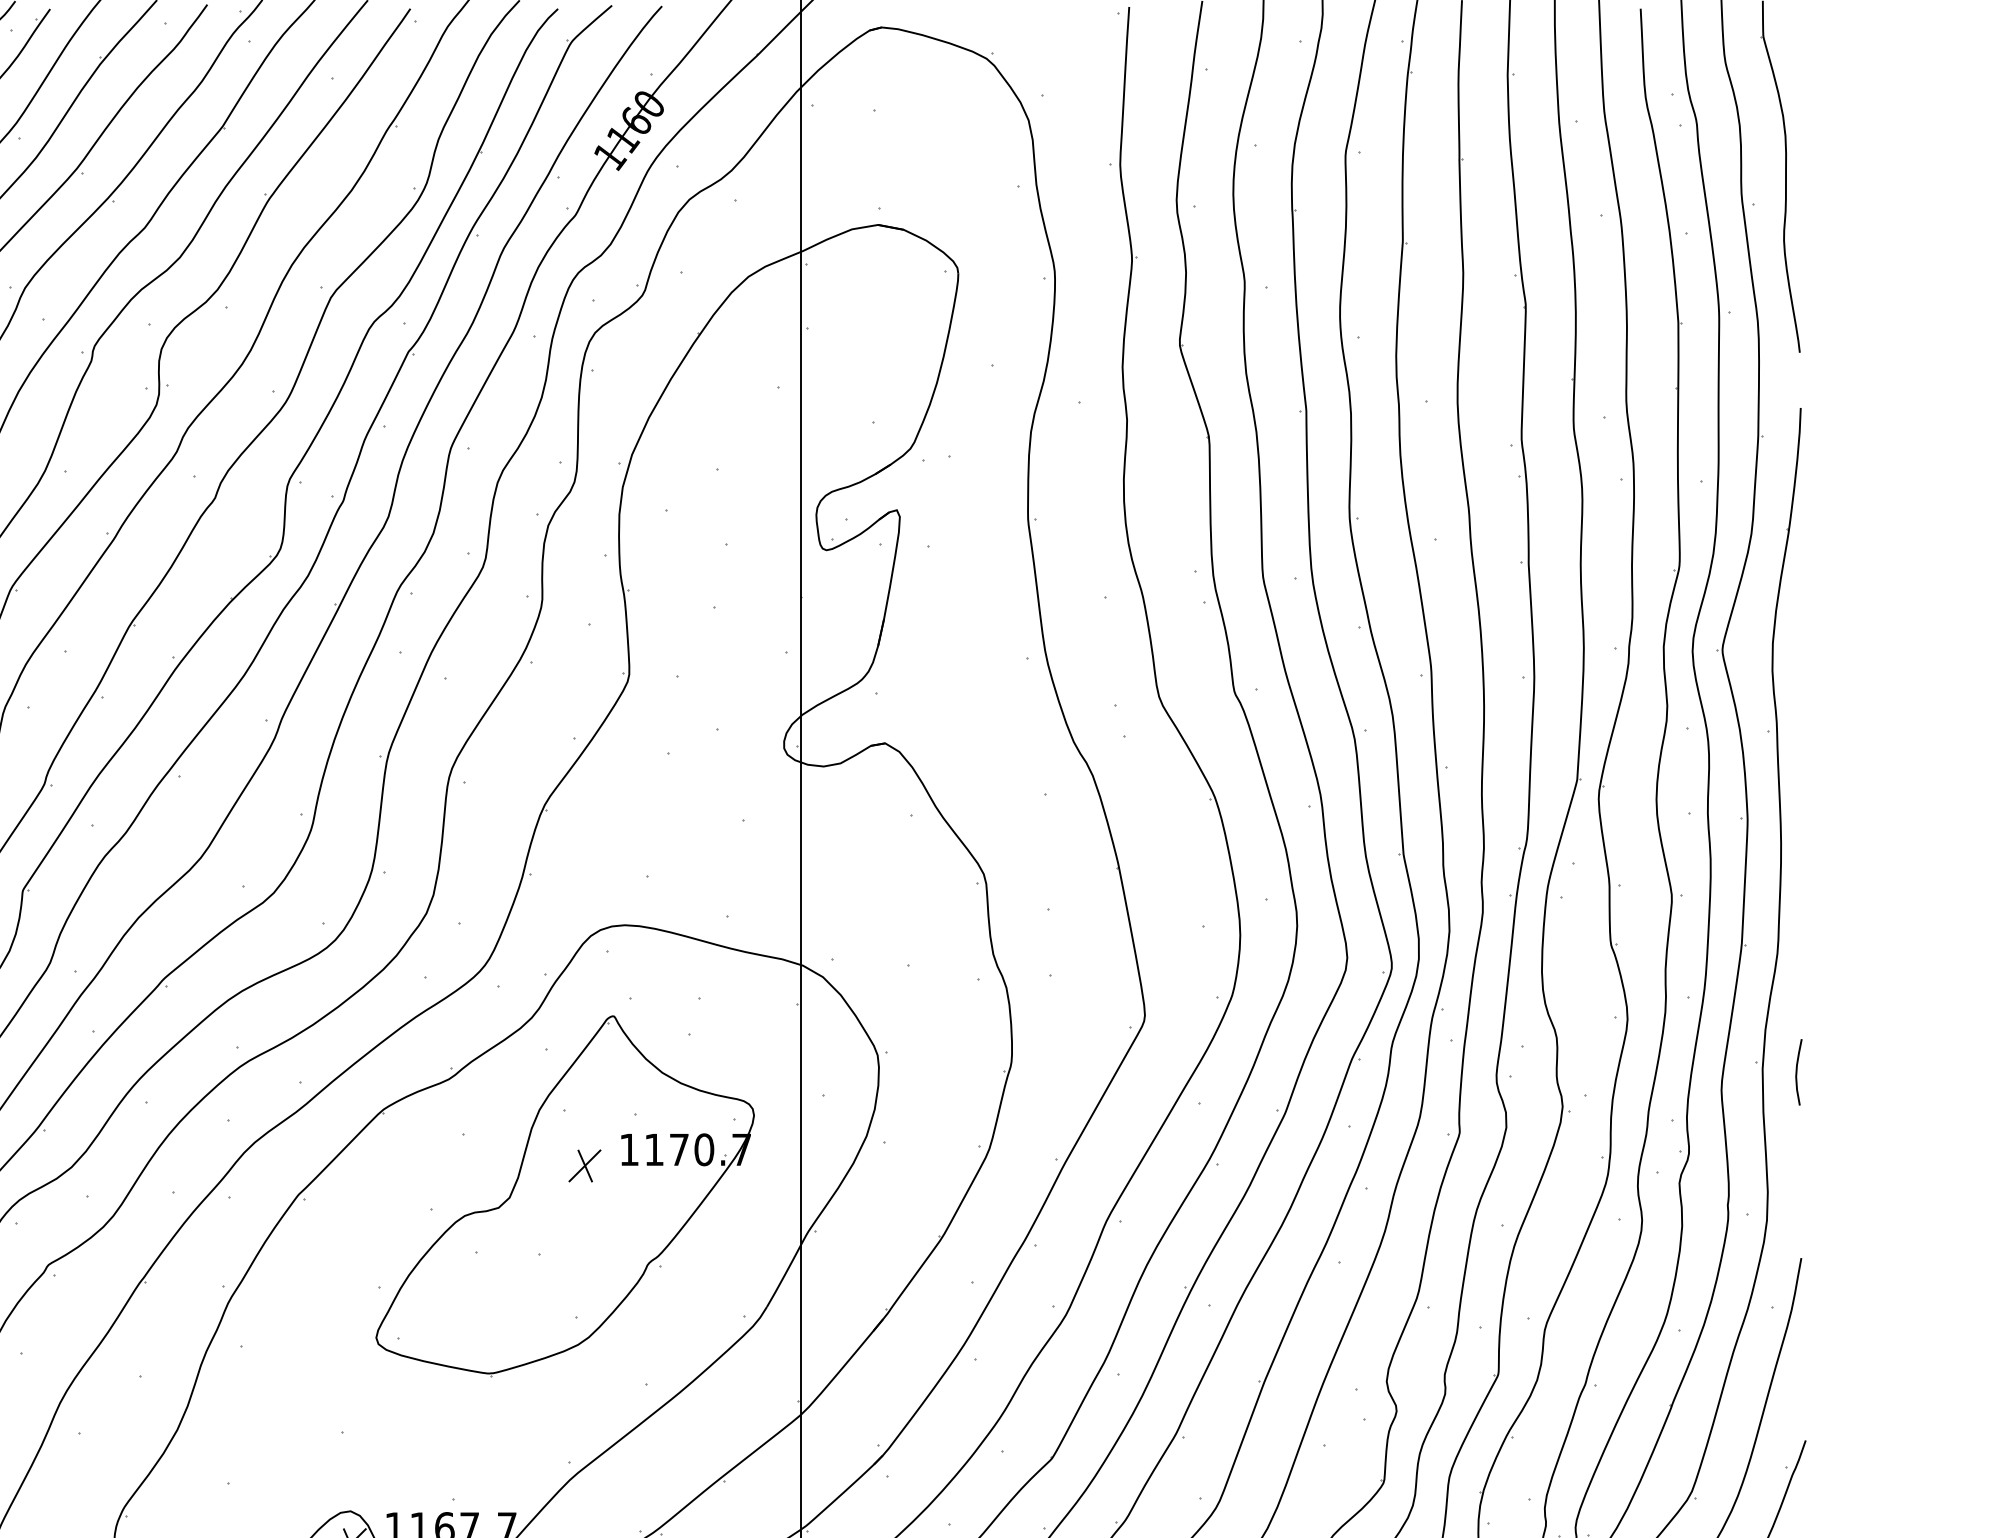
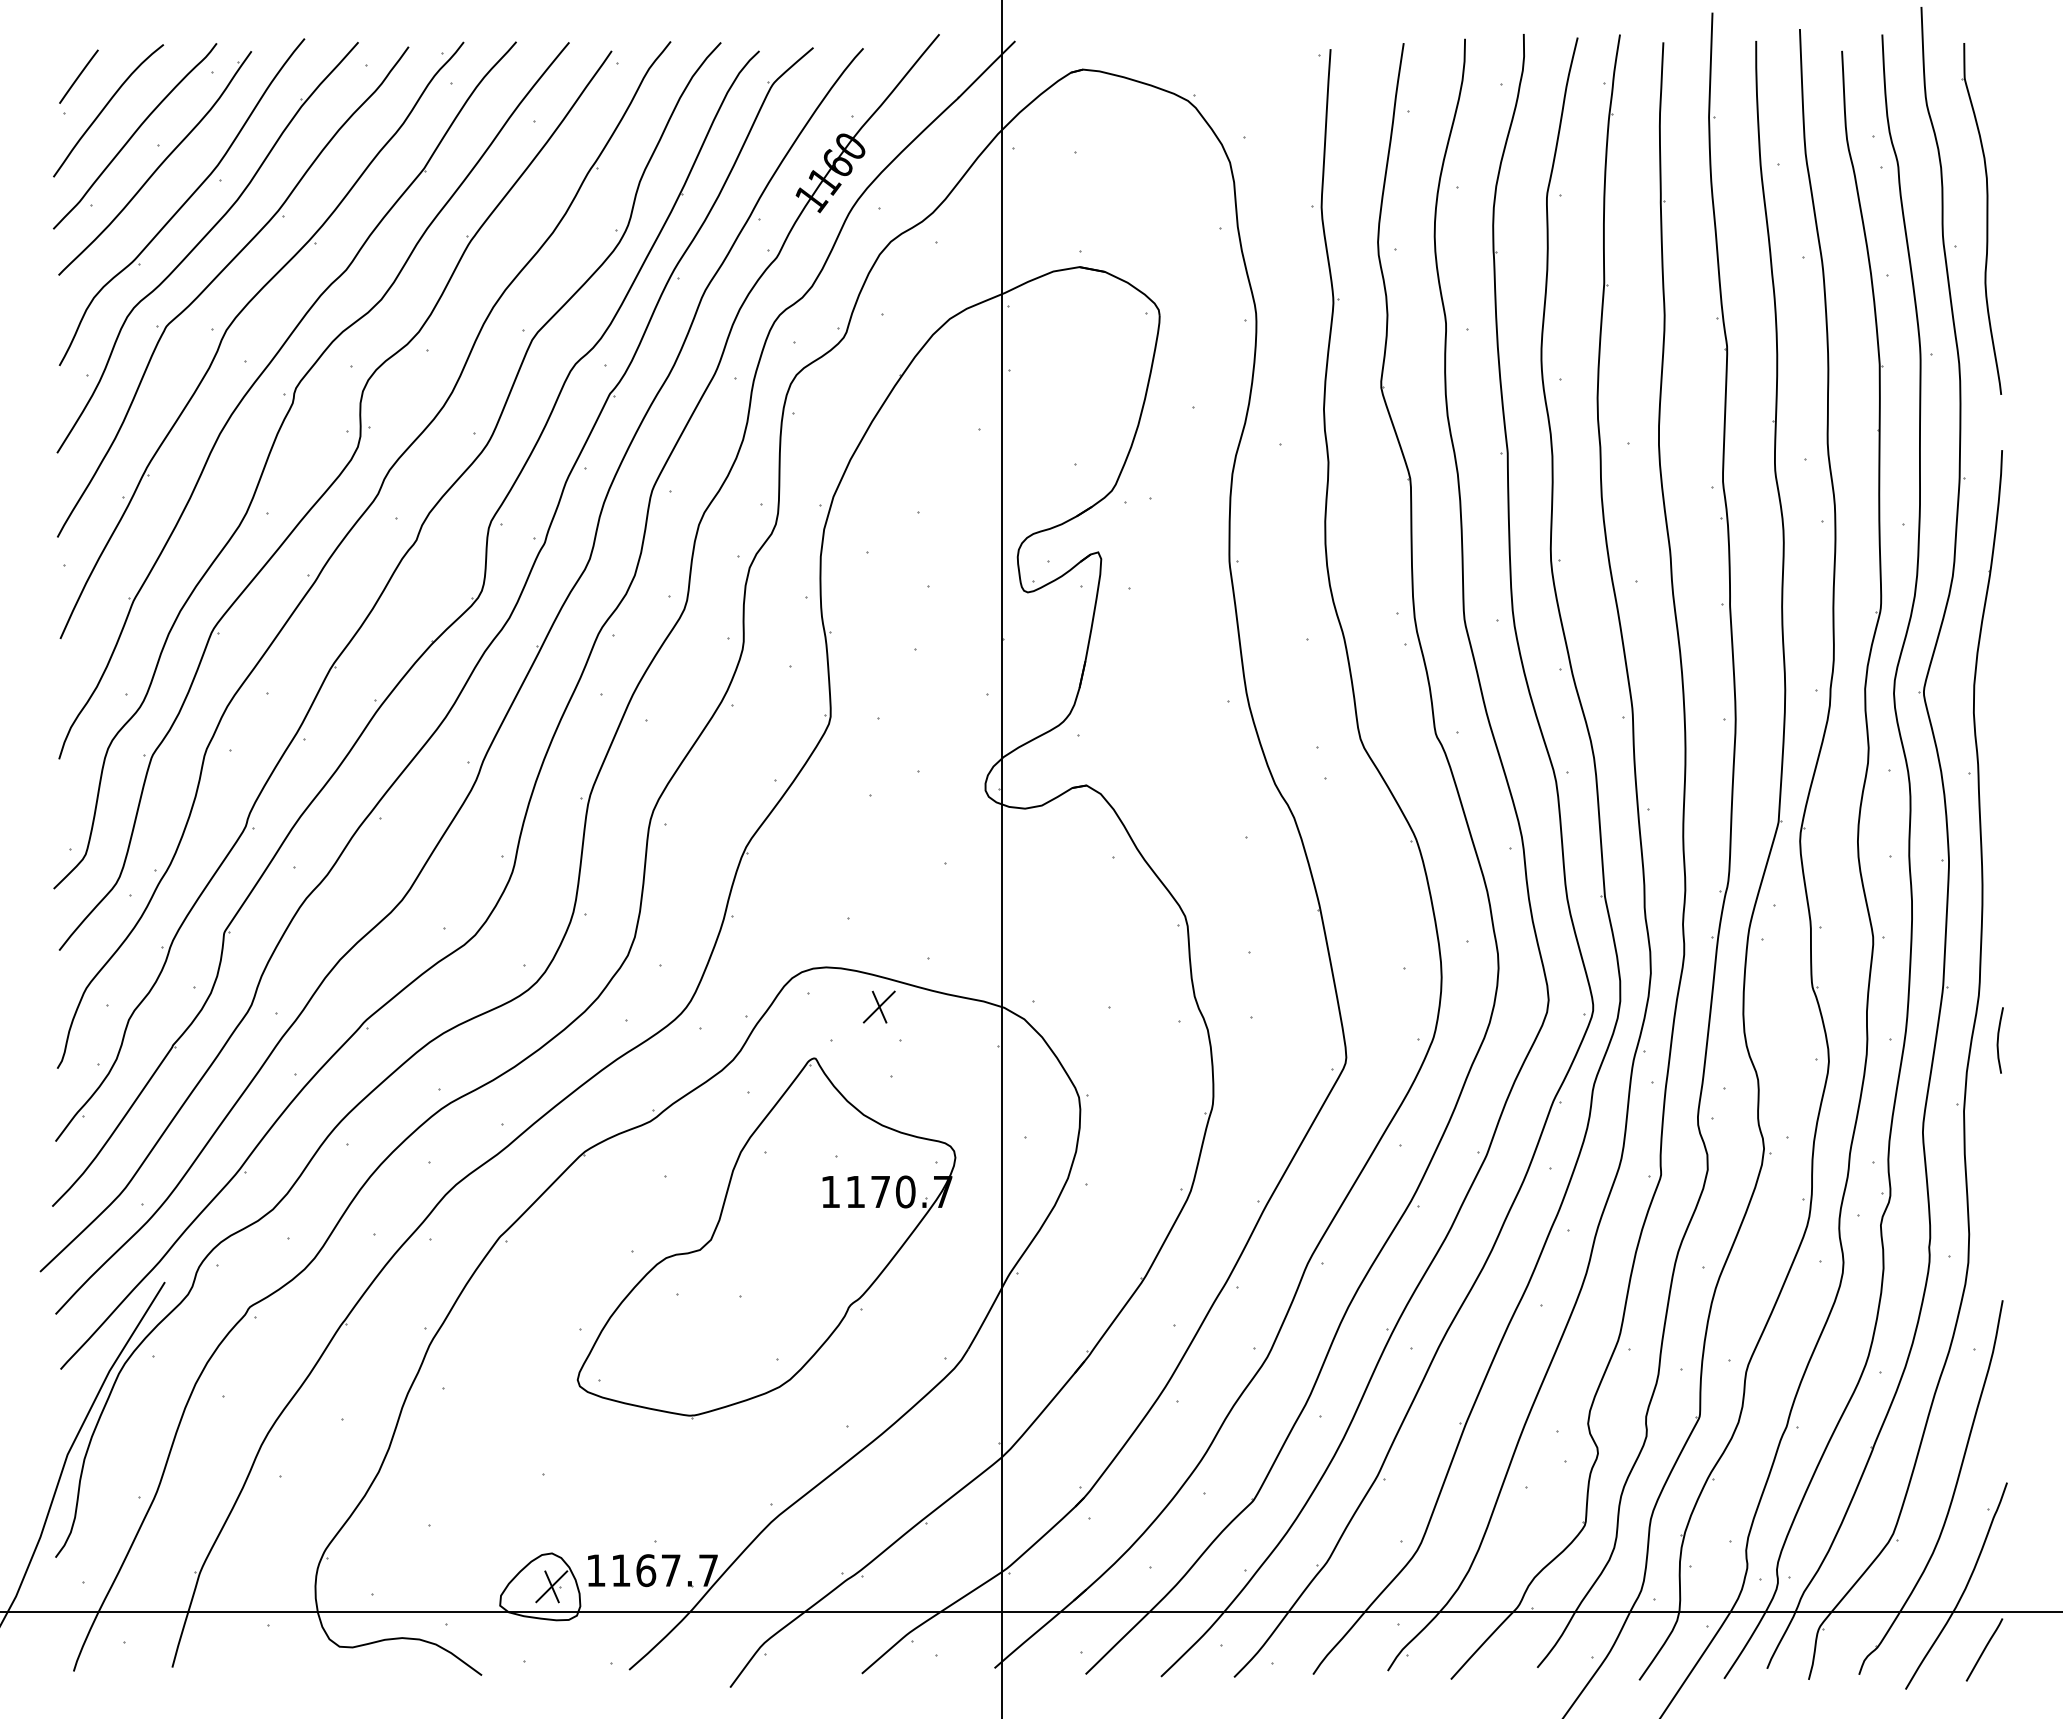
curve: (1797, 1072) -> (1998, 1040), moved
part: (584, 1165) -> (878, 1006), moved

